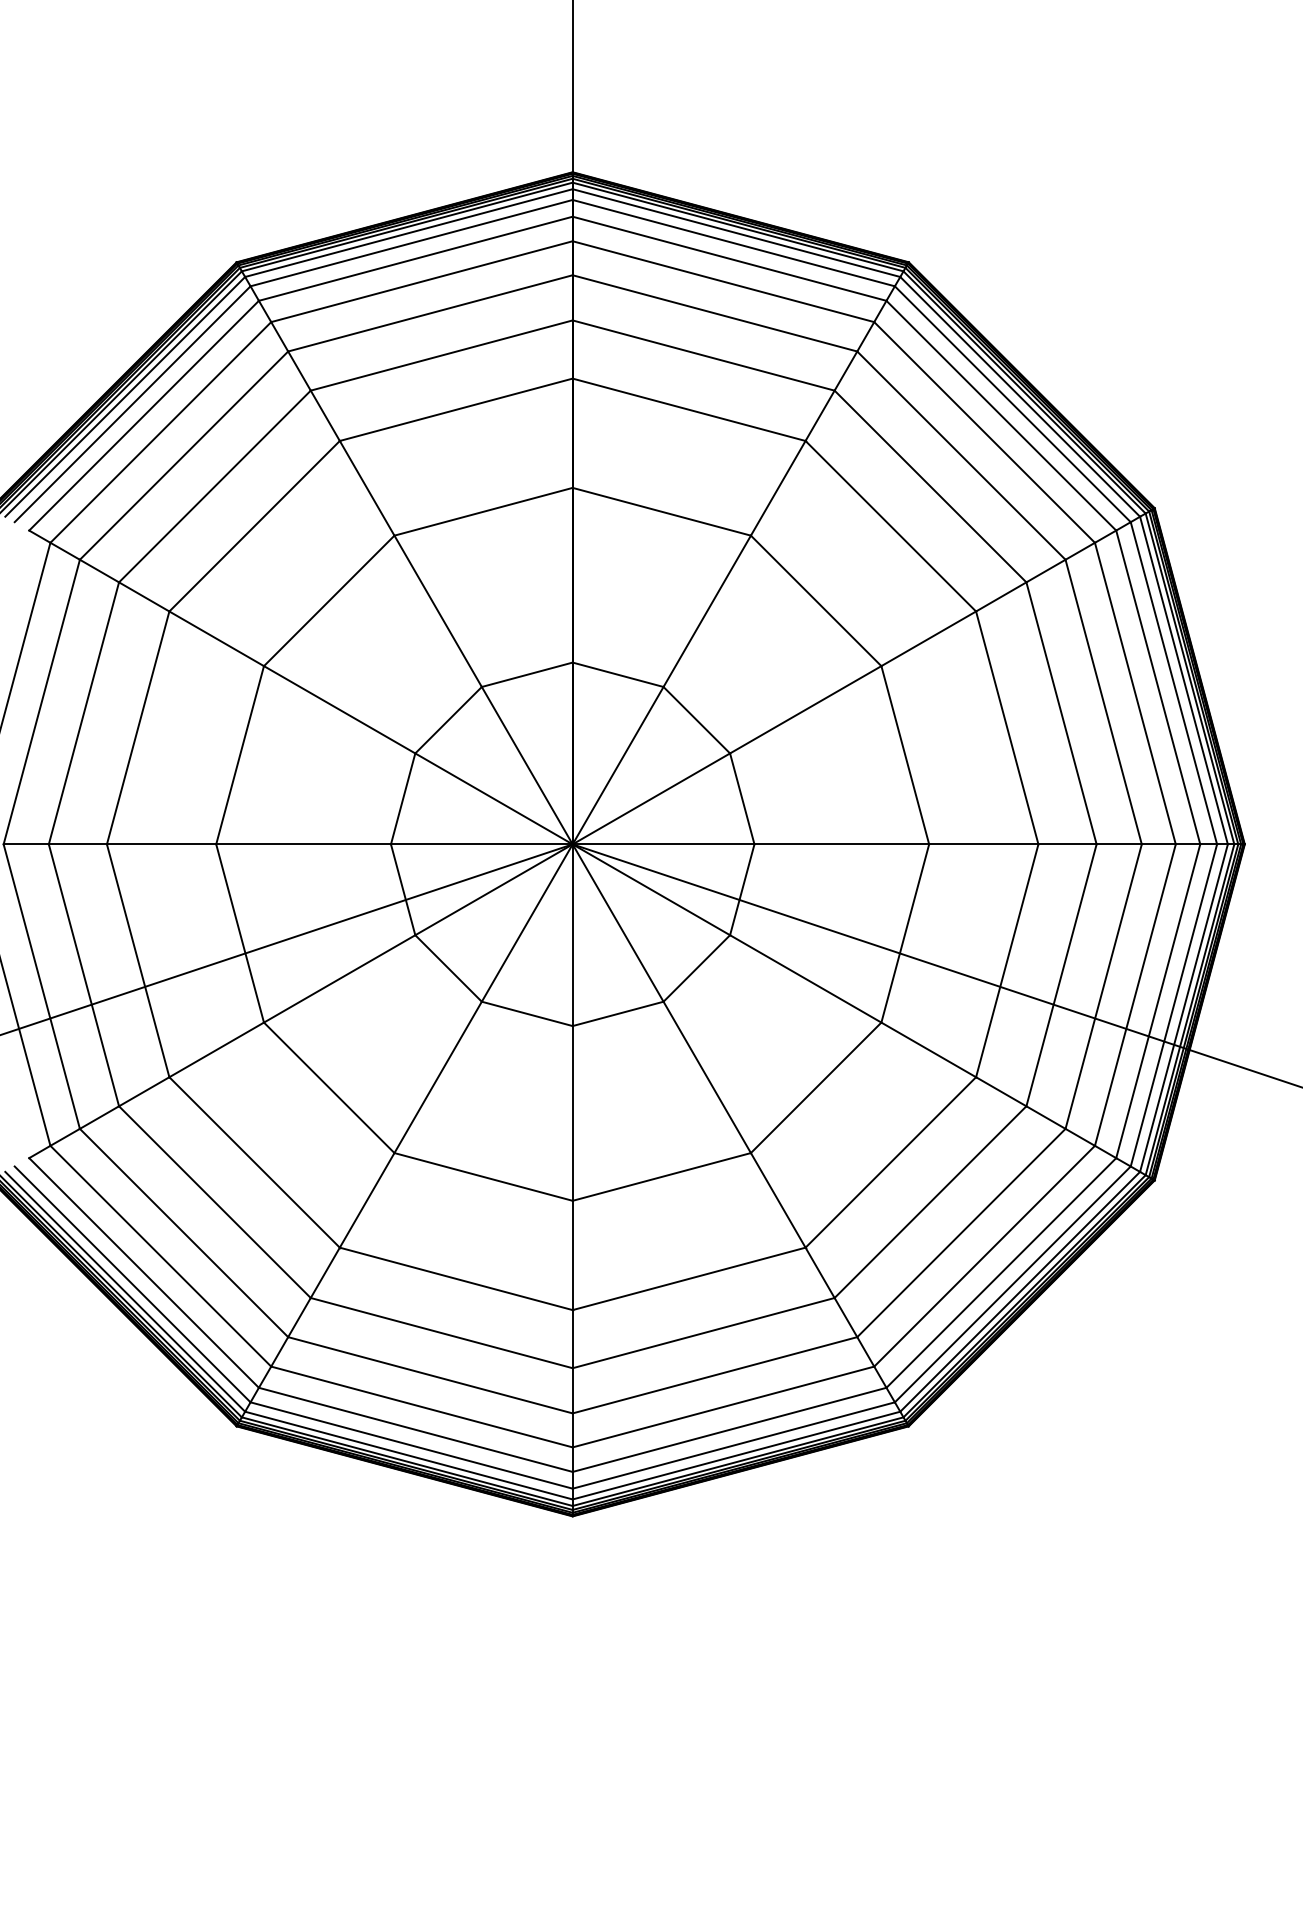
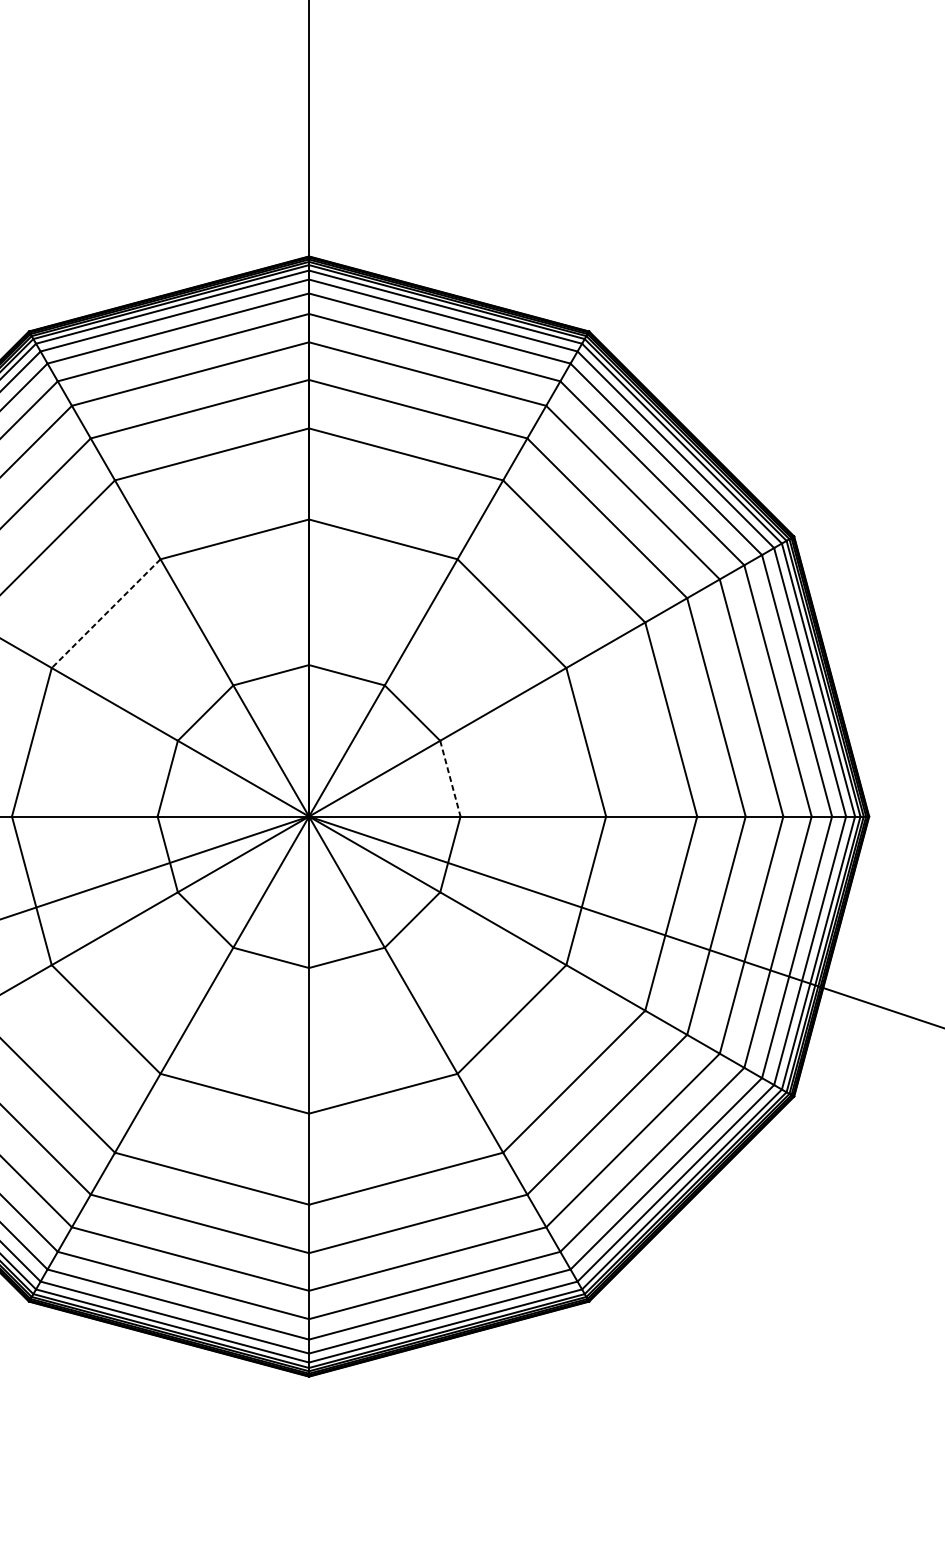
line: (328, 601) -> (105, 614), solid -> dashed
line: (742, 799) -> (450, 779), solid -> dashed

